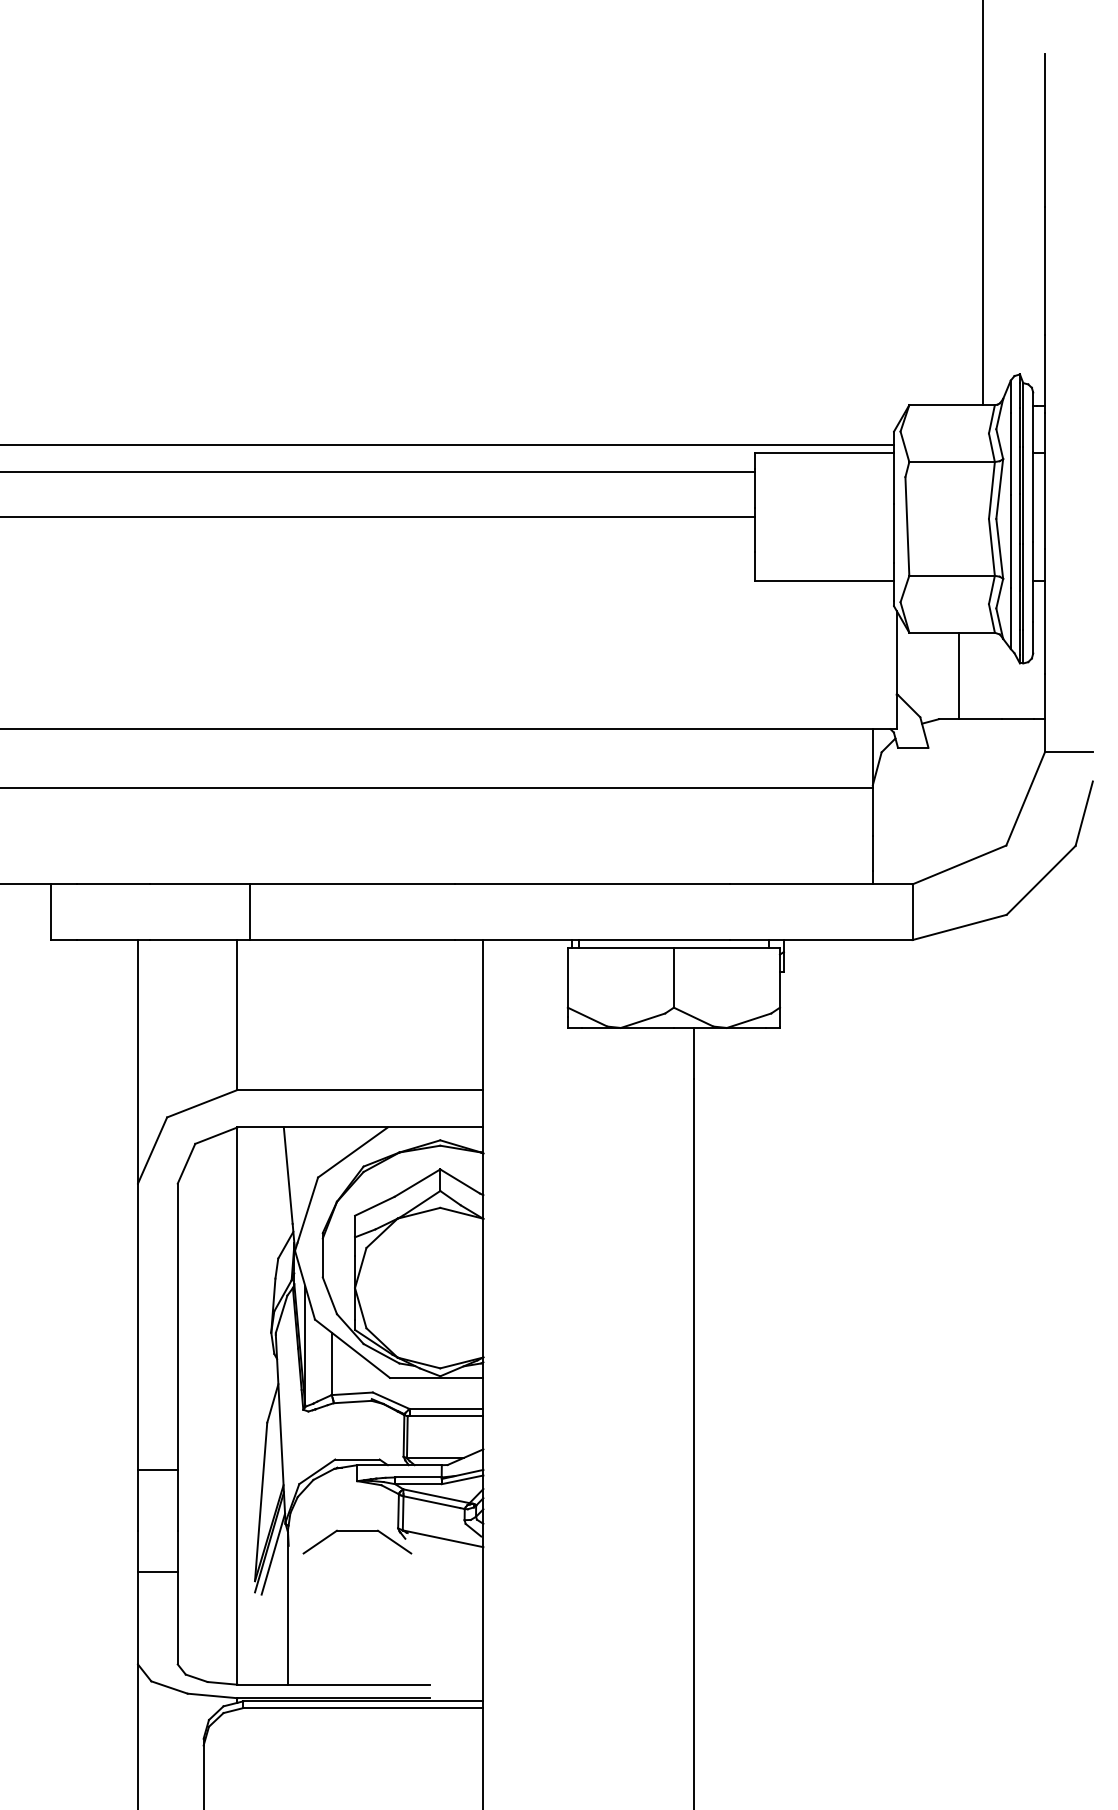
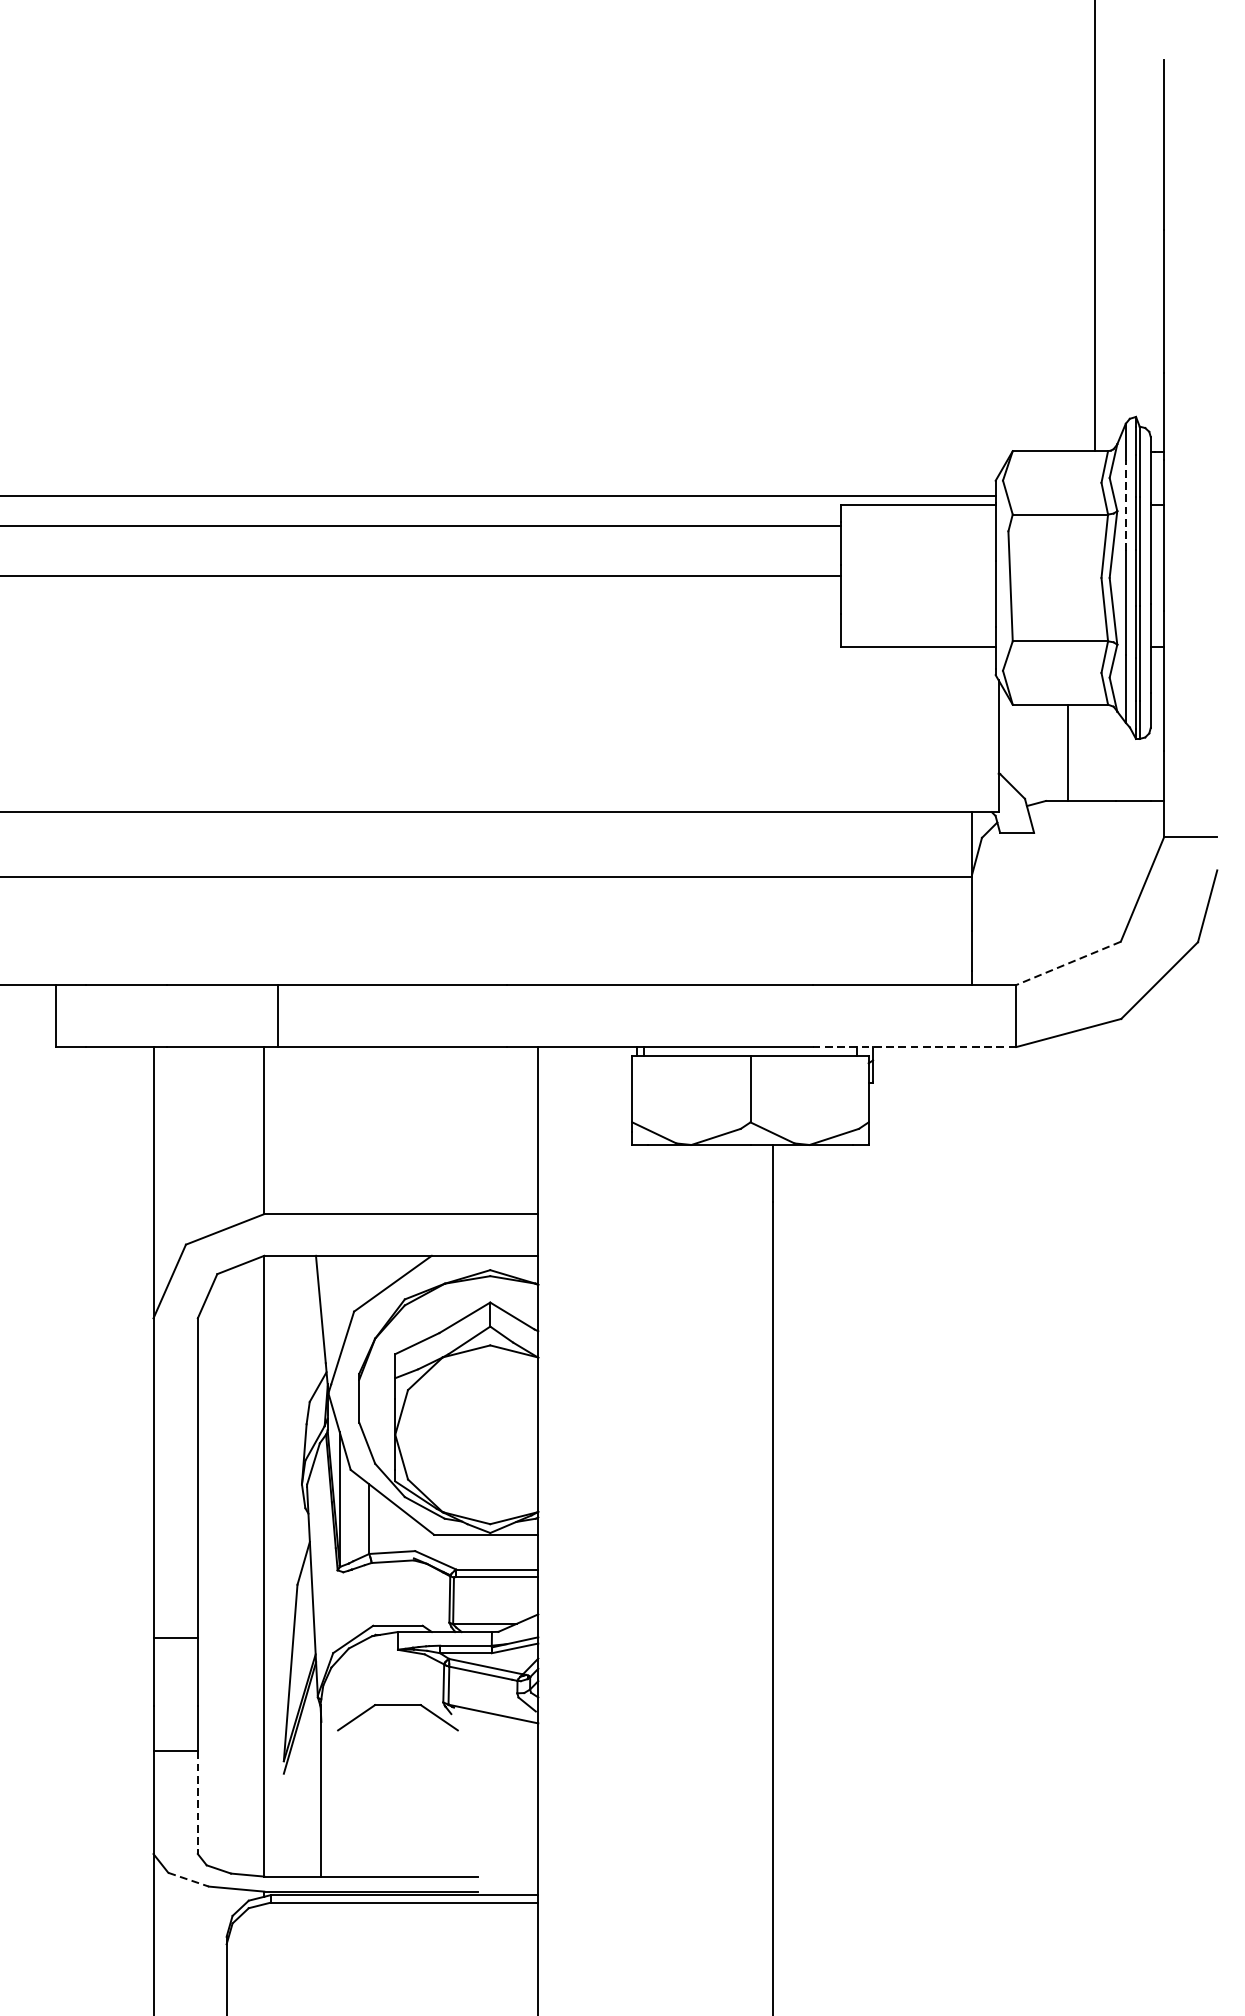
line: (1010, 453) -> (1125, 505), solid -> dashed
line: (959, 864) -> (1068, 962), solid -> dashed
line: (820, 940) -> (913, 1047), solid -> dashed
line: (273, 1553) -> (304, 1730), removed
line: (177, 1618) -> (197, 1802), solid -> dashed
line: (170, 1687) -> (189, 1879), solid -> dashed

